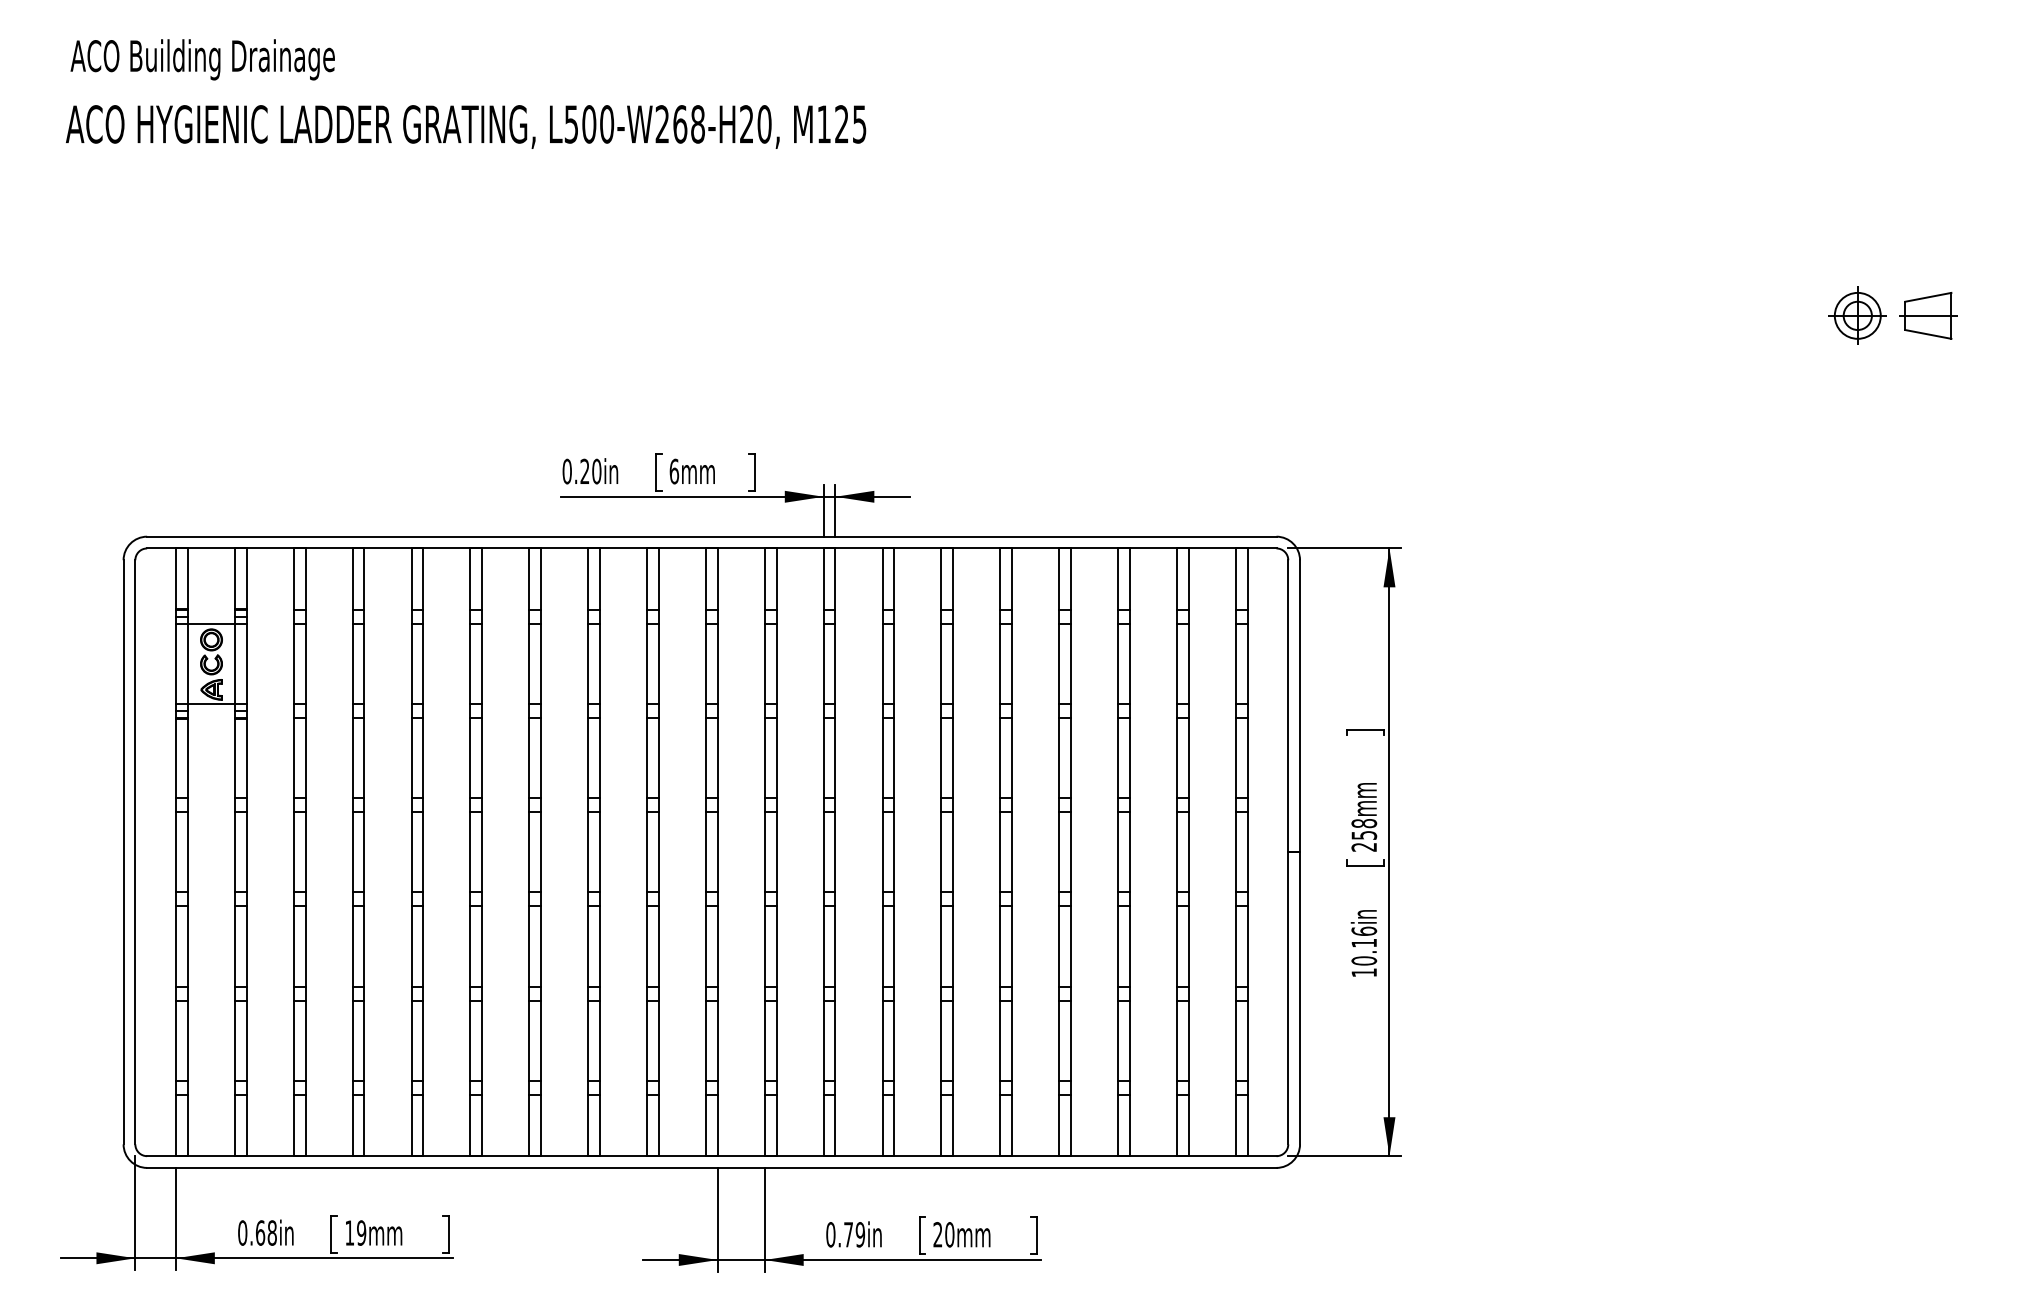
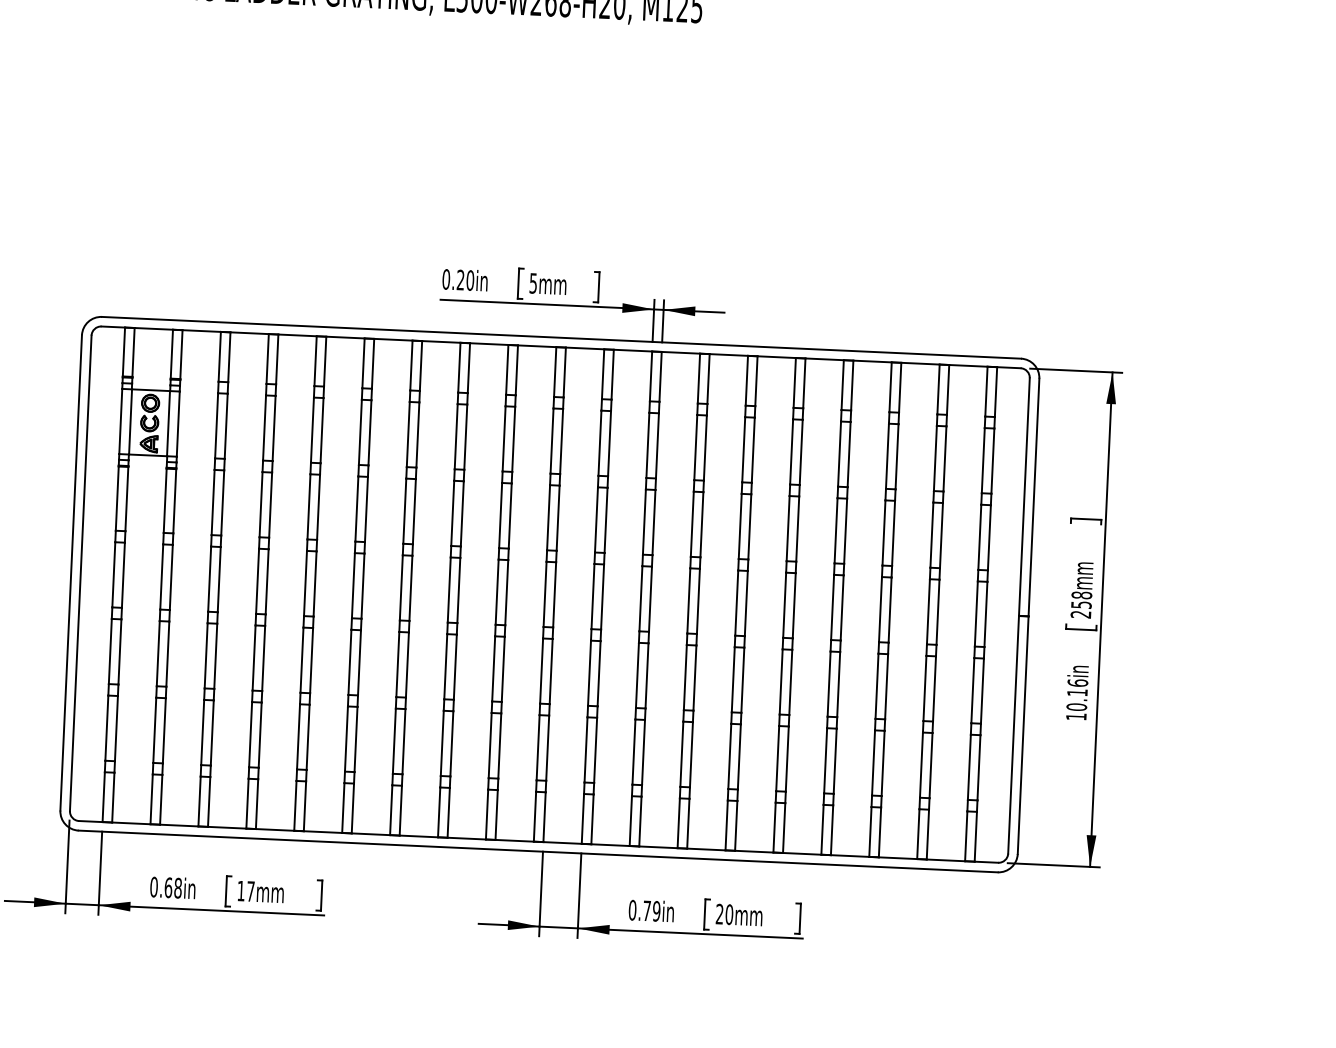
text: (674, 471) -> (533, 283), 6mm -> 5mm
text: (361, 1232) -> (250, 891), 19mm -> 17mm

